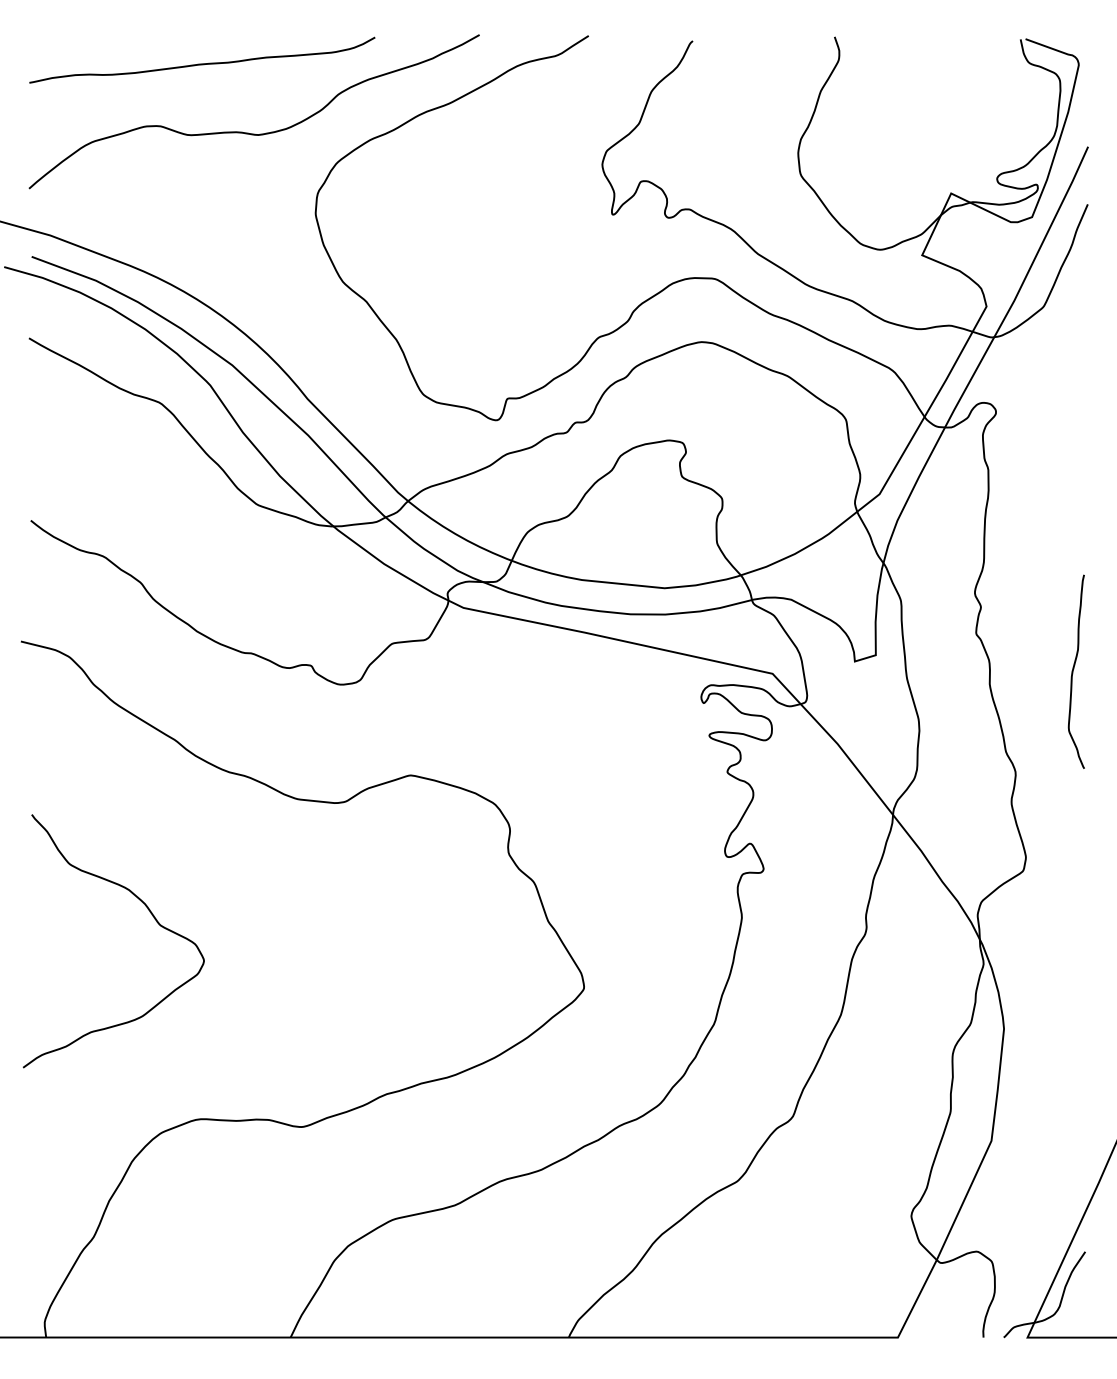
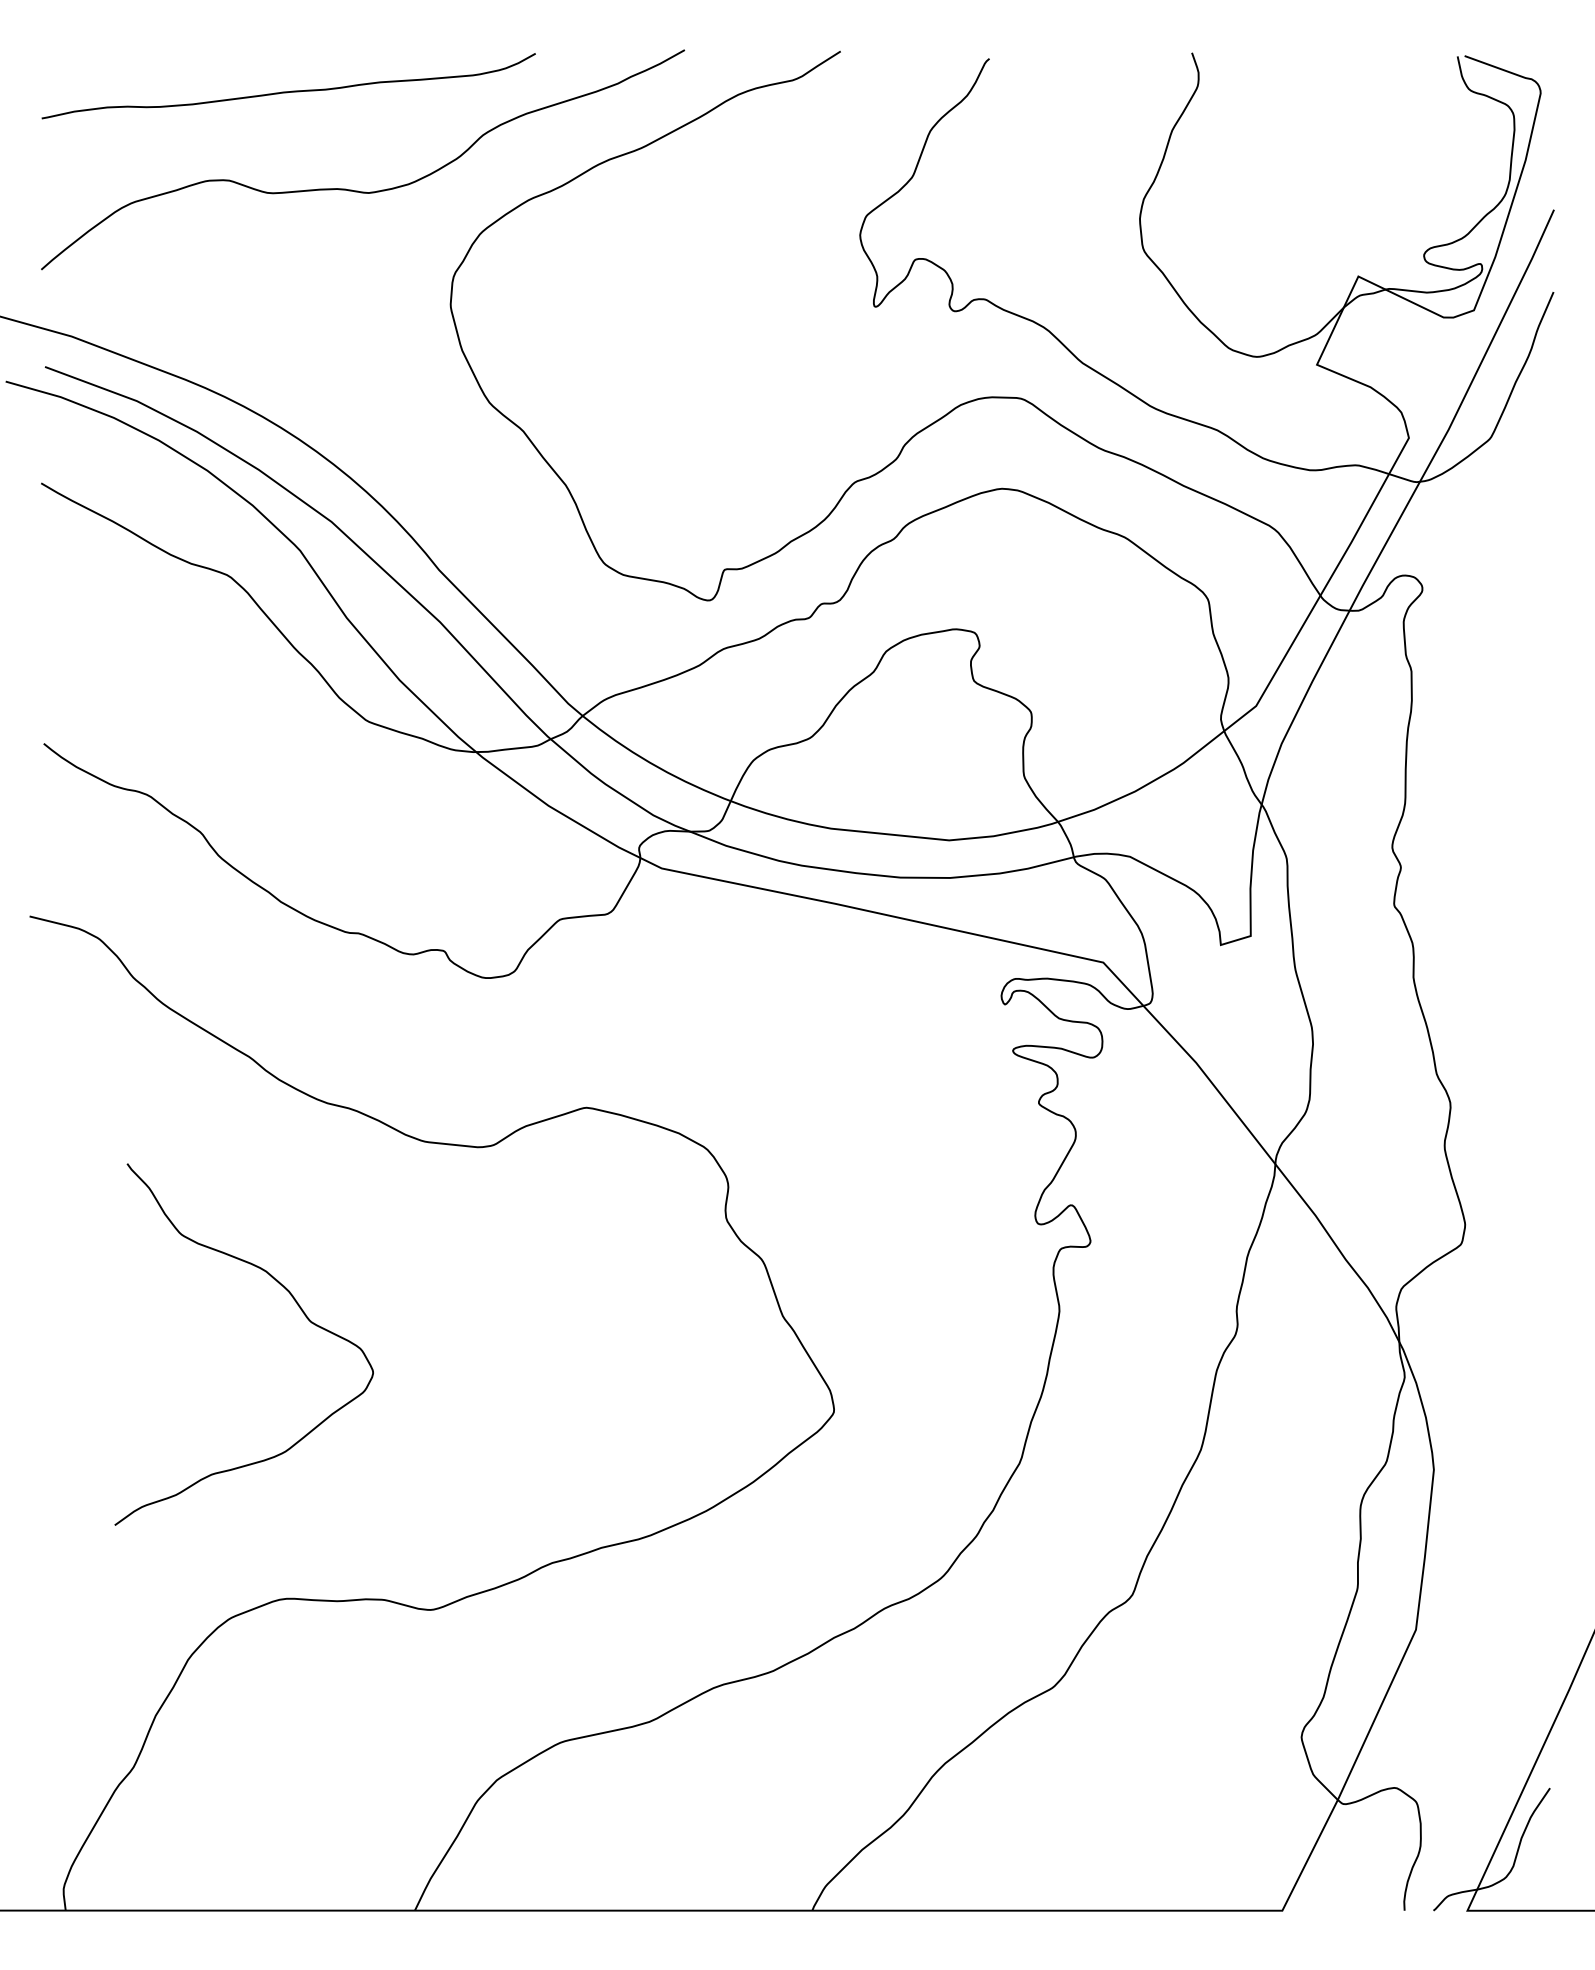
curve: (1073, 670) -> (1533, 957), removed
curve: (152, 915) -> (299, 1308), moved

